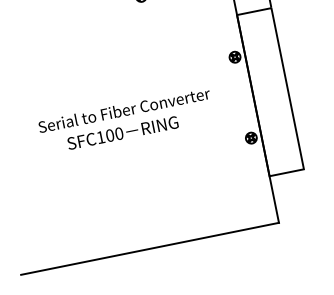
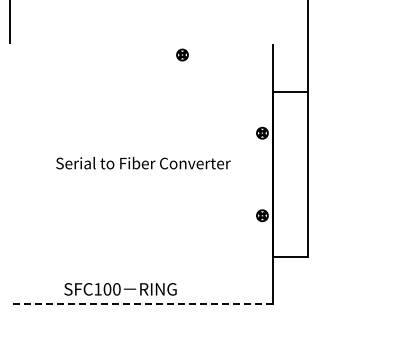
text: (122, 133) -> (120, 289), moved
line: (150, 249) -> (141, 304), solid -> dashed

